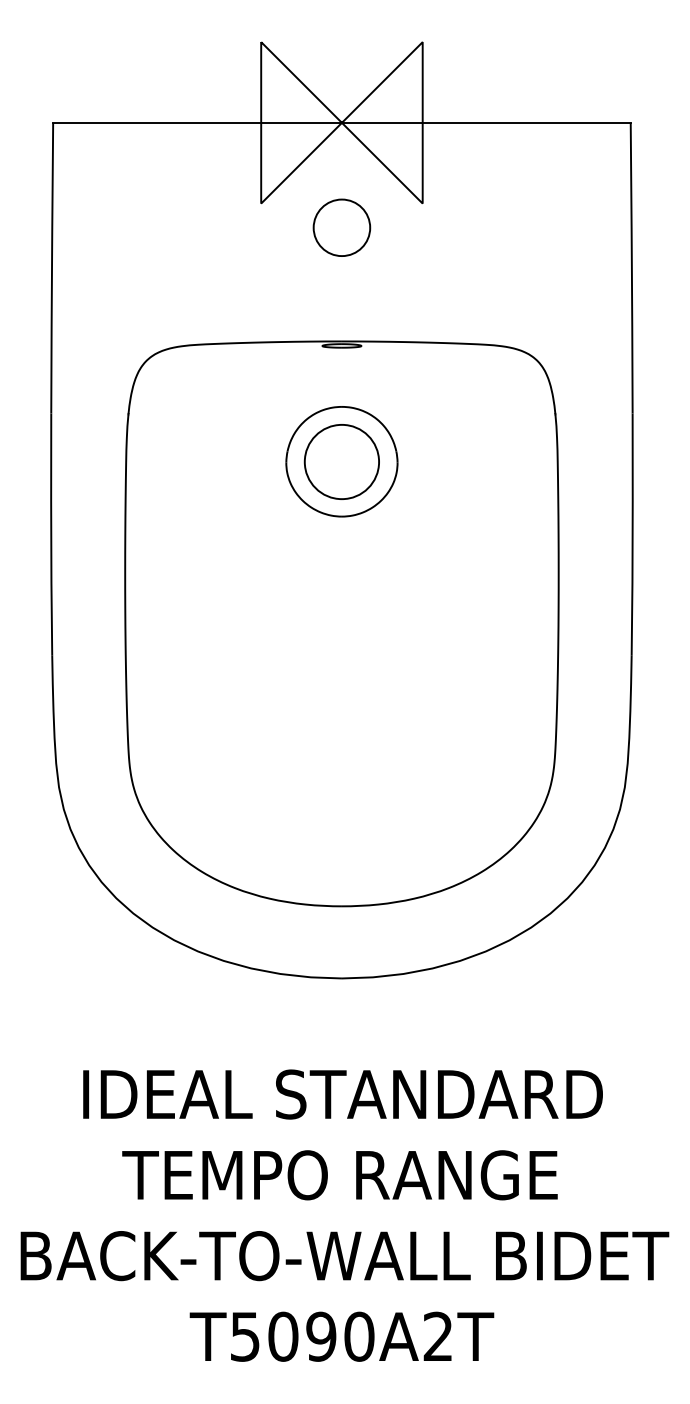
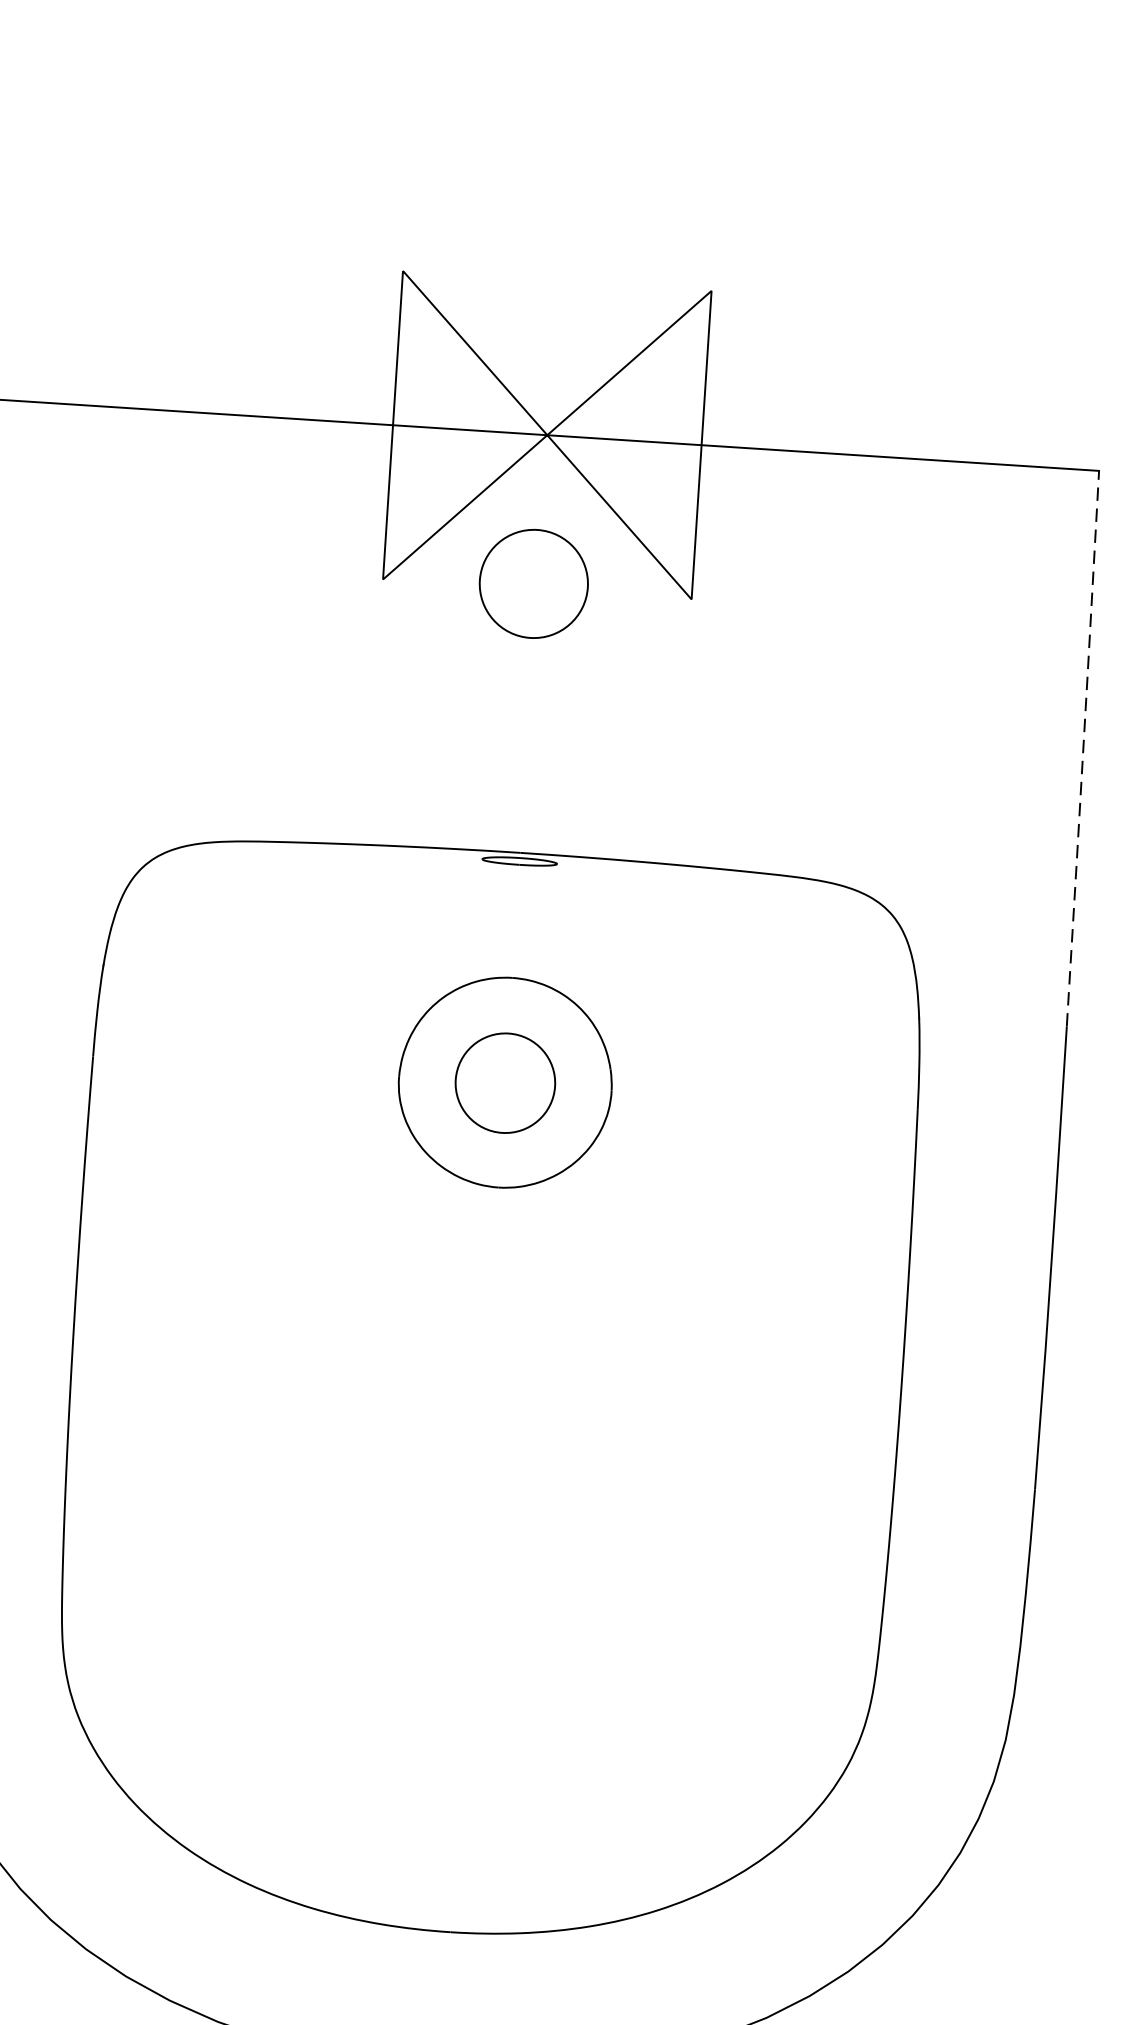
circle: (341, 227) -> (533, 583), moved
line: (631, 268) -> (1082, 749), solid -> dashed
circle: (341, 461) -> (504, 1082), size x0.7

